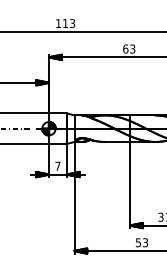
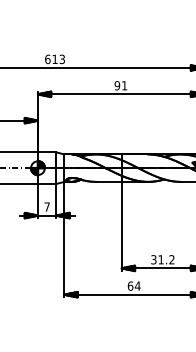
text: (58, 23) -> (47, 59), 113 -> 613
text: (128, 48) -> (120, 85), 63 -> 91
text: (141, 242) -> (133, 285), 53 -> 64

